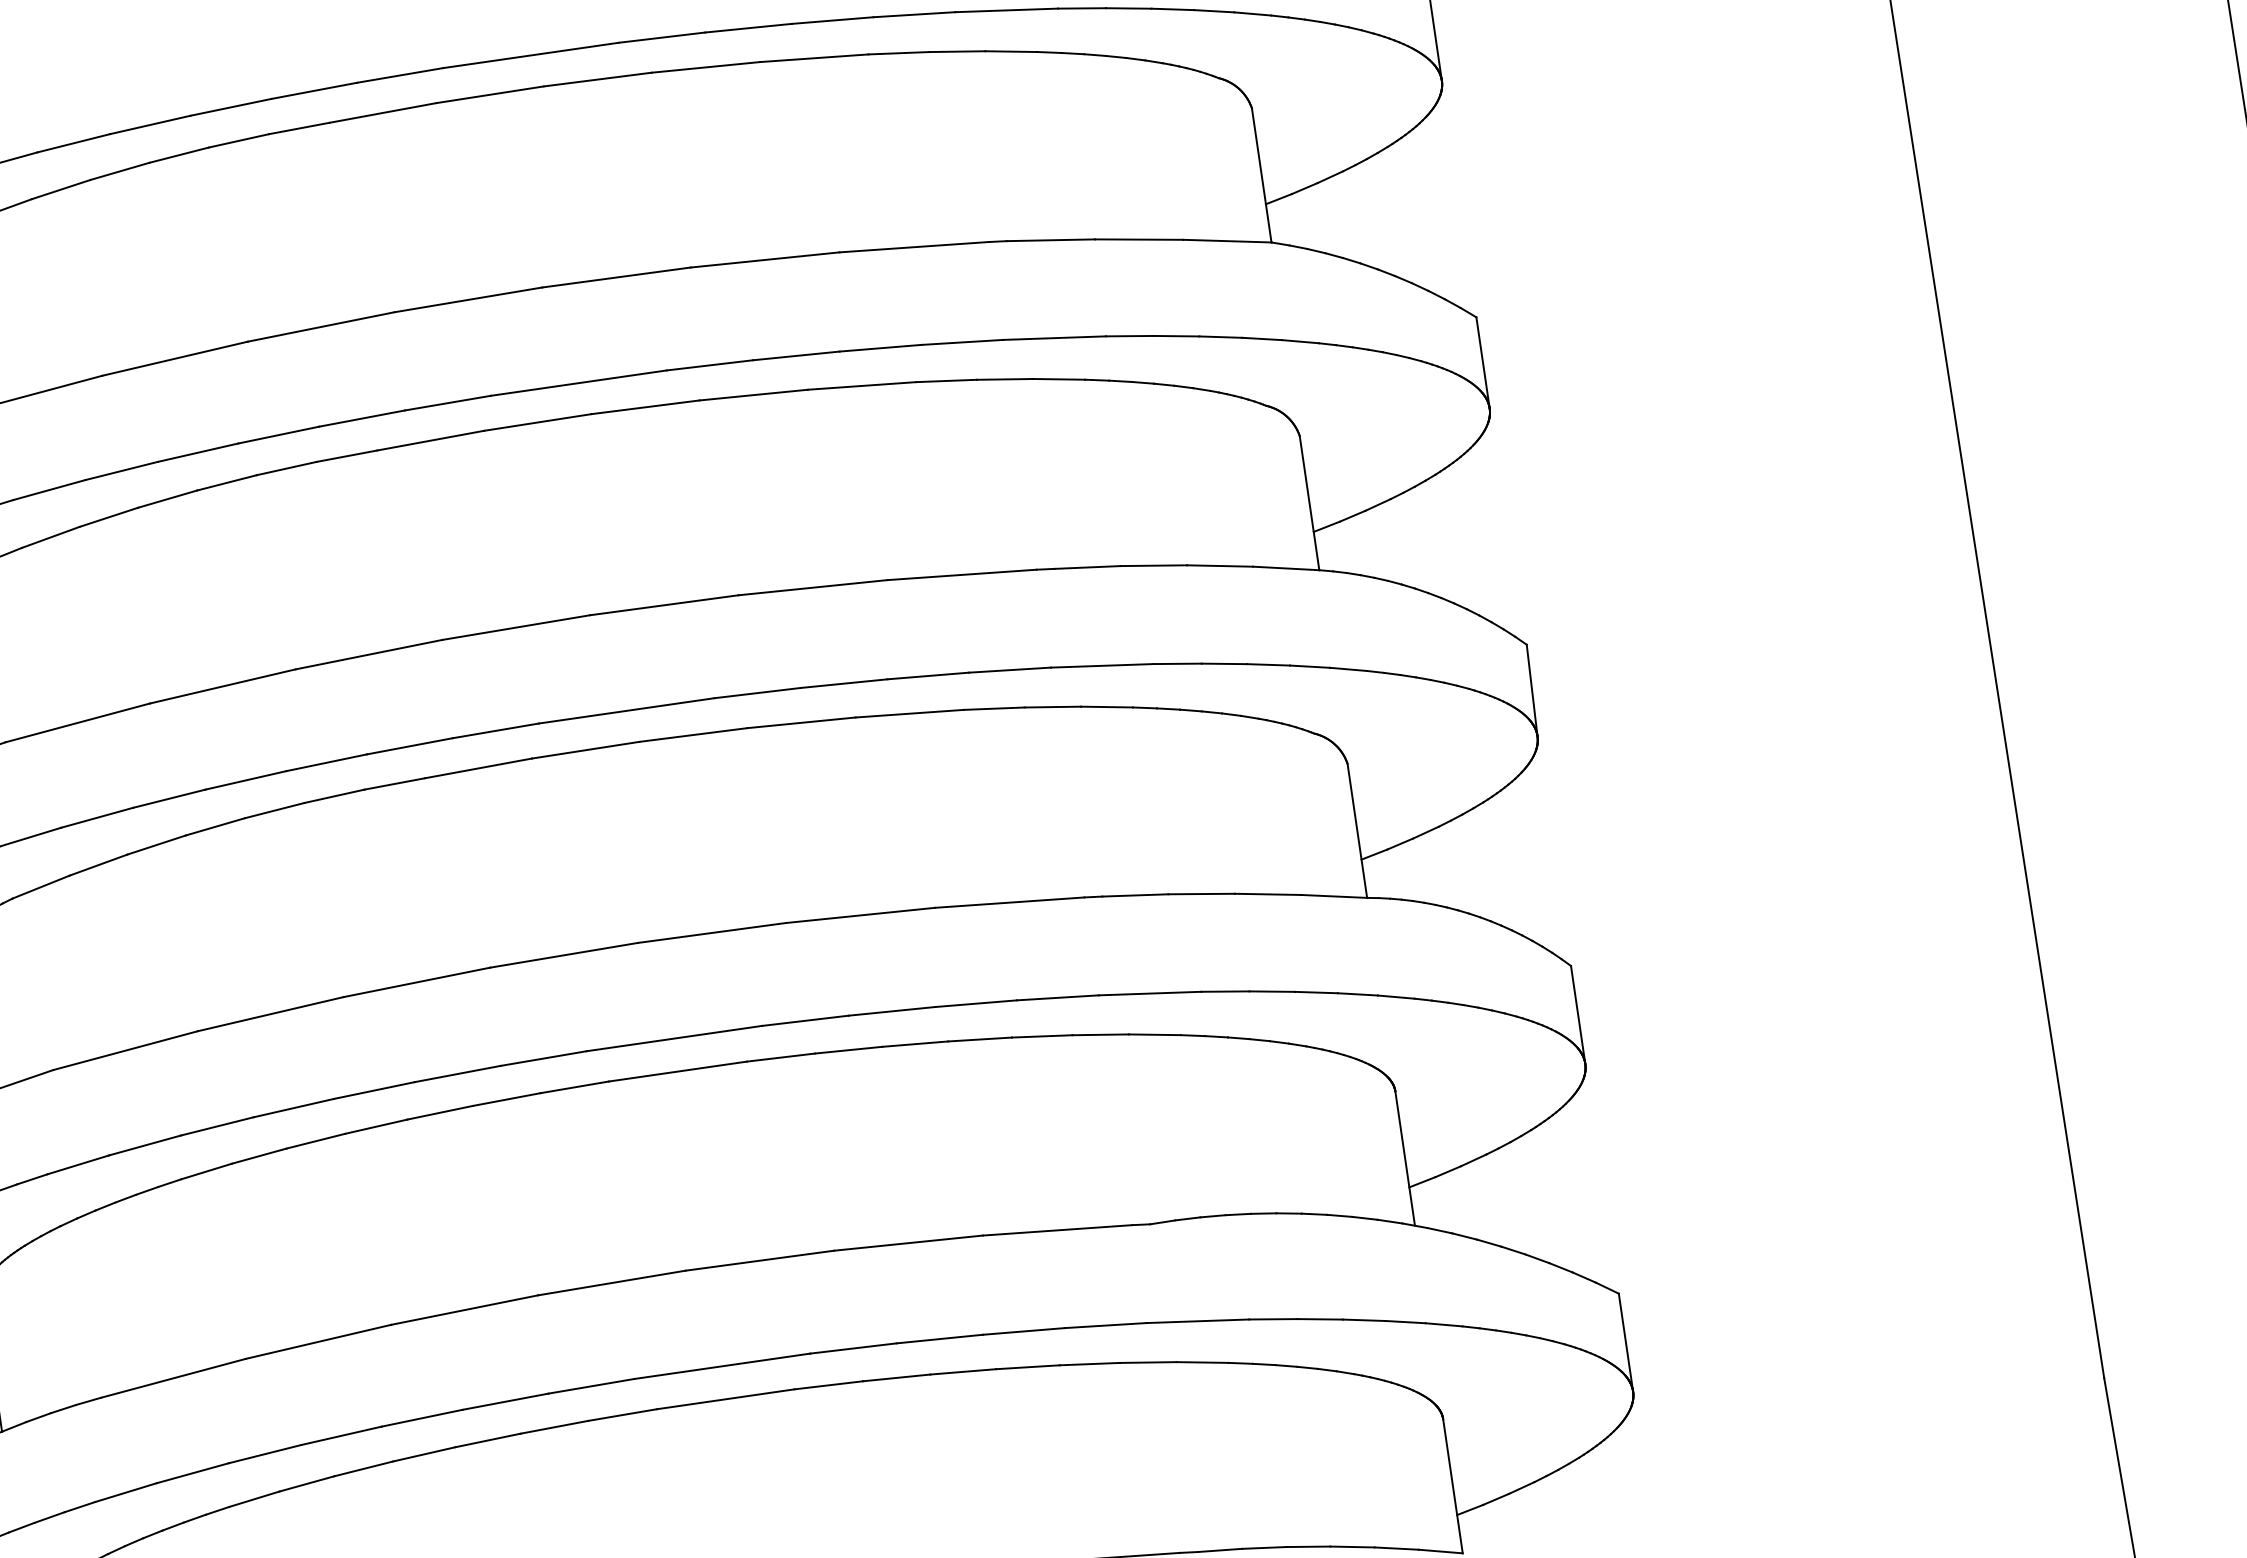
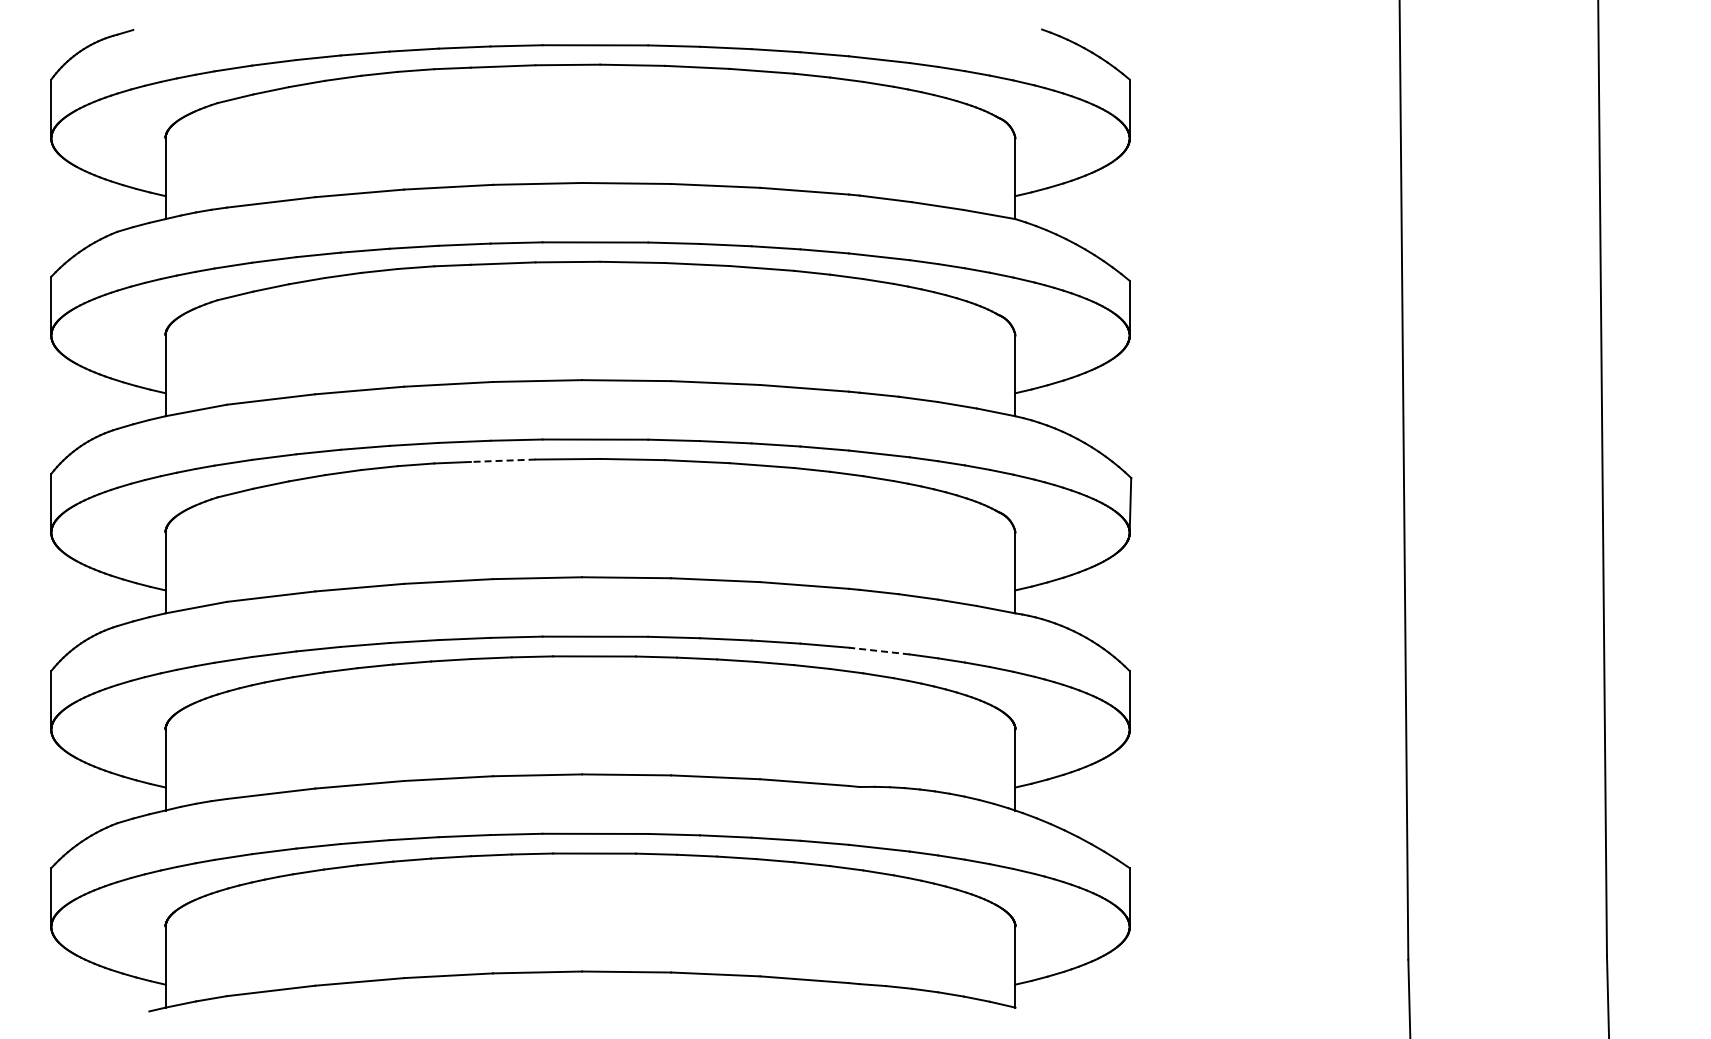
line: (477, 768) -> (502, 460), solid -> dashed
line: (1150, 994) -> (879, 651), solid -> dashed

